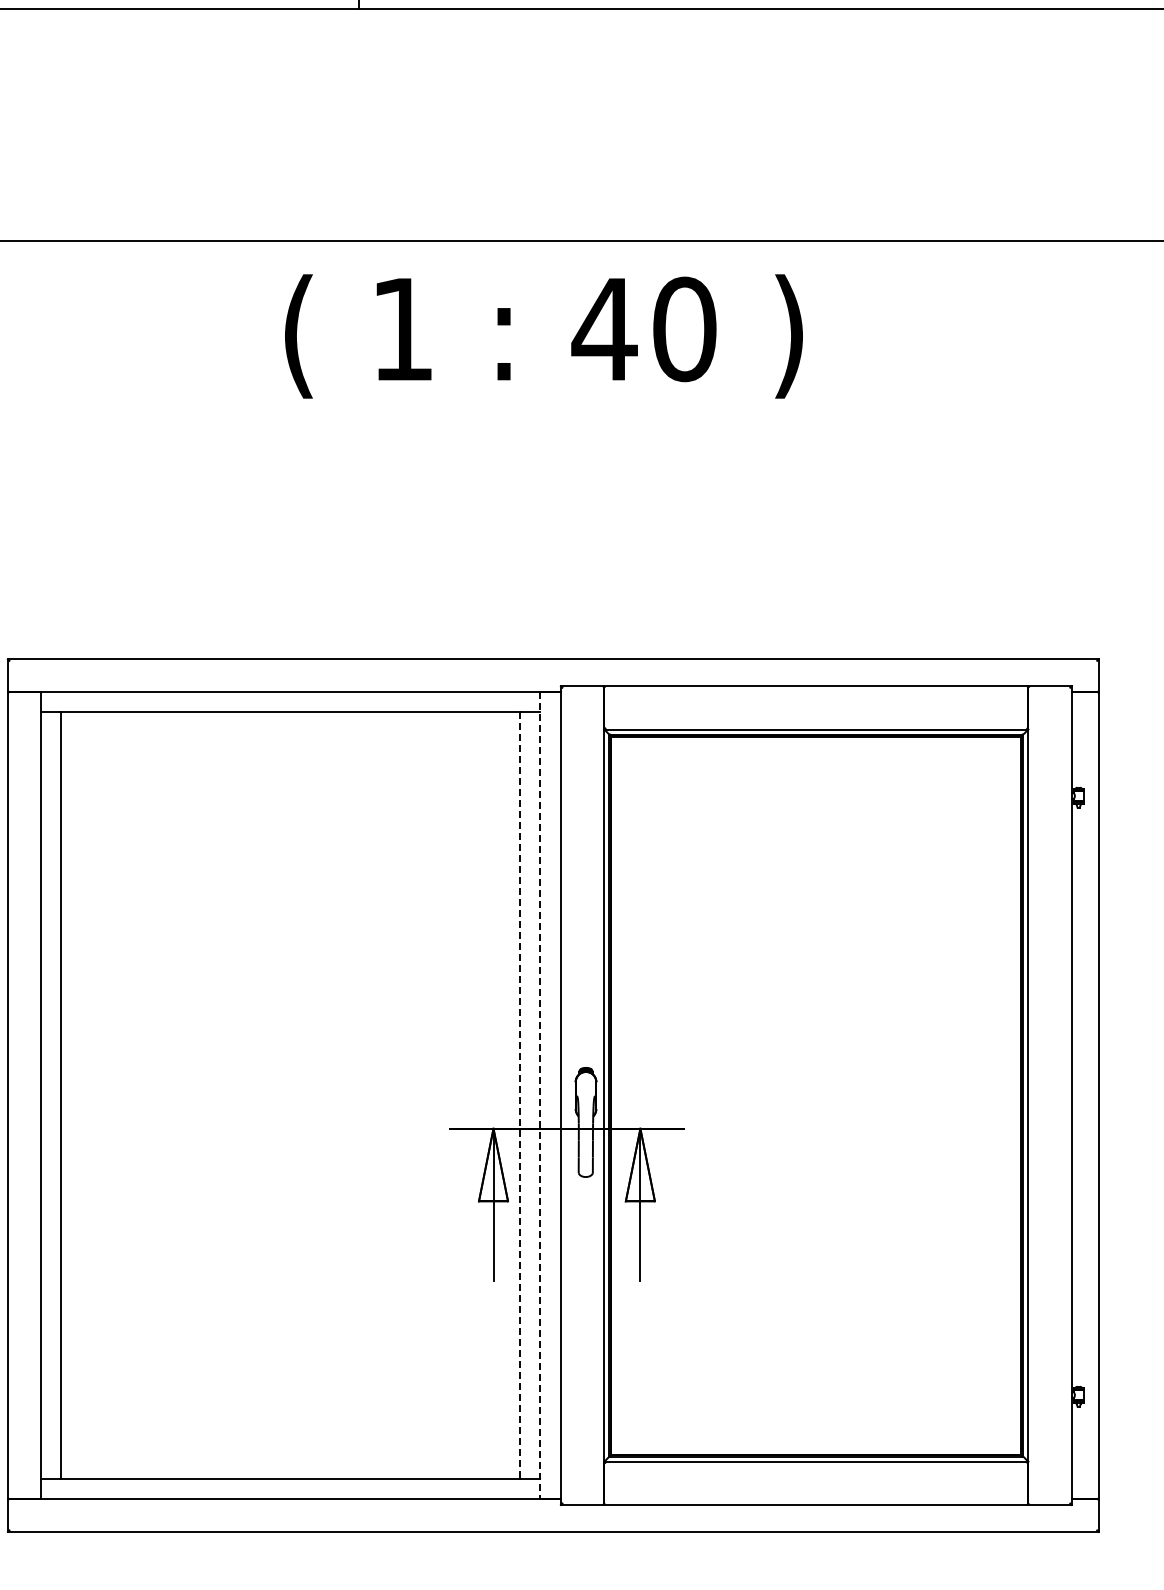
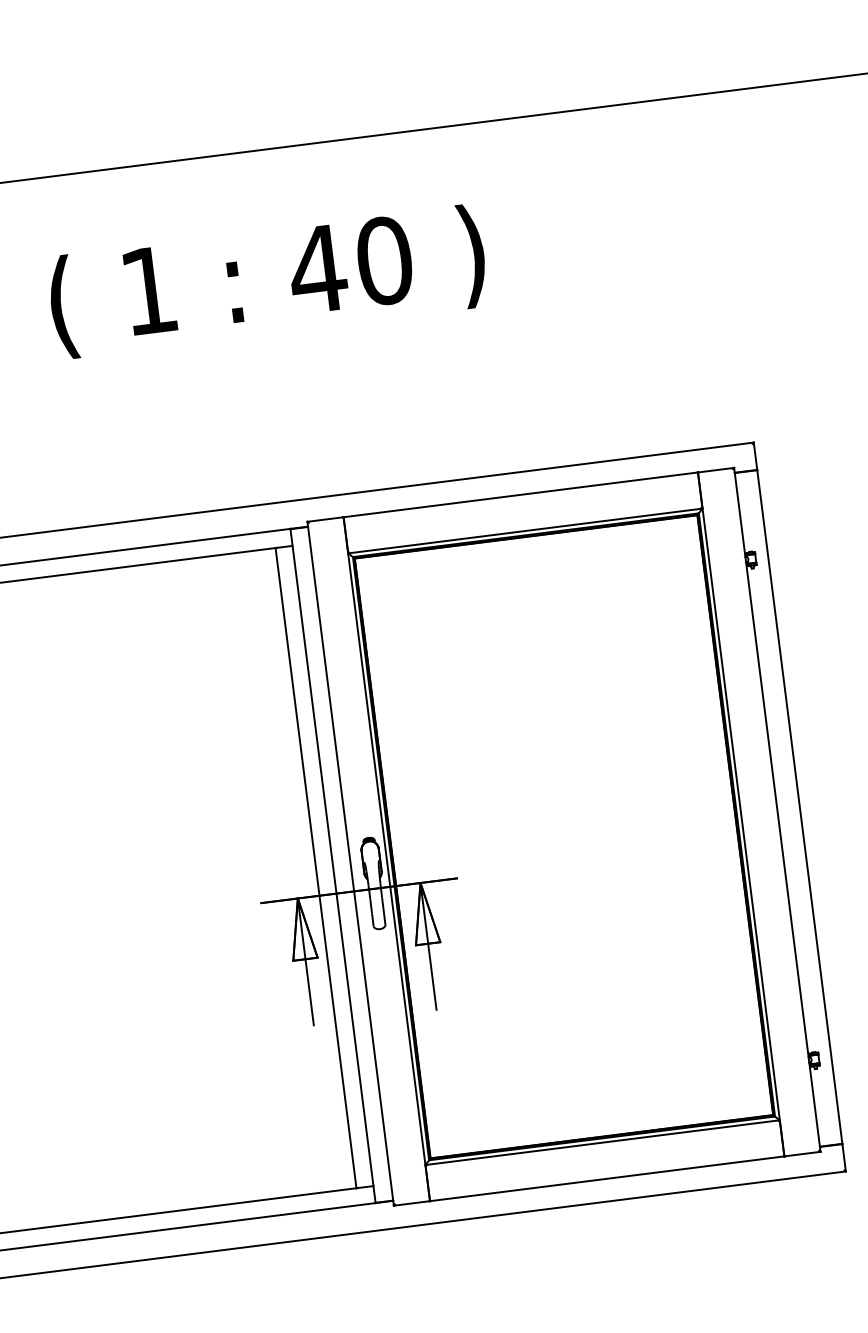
text: (543, 336) -> (267, 281), moved
line: (539, 1095) -> (332, 865), dashed -> solid
line: (519, 1096) -> (316, 868), dashed -> solid

